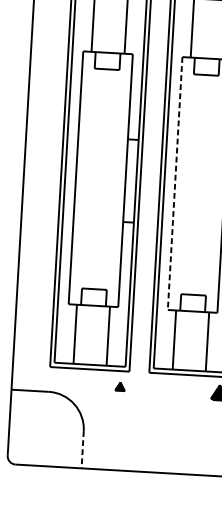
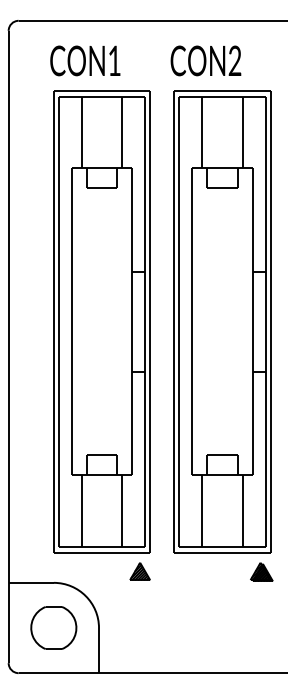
line: (175, 183) -> (192, 321), dashed -> solid
part: (119, 386) -> (139, 571), size x1.67
part: (46, 428) -> (53, 627), added
line: (83, 449) -> (99, 650), dashed -> solid

